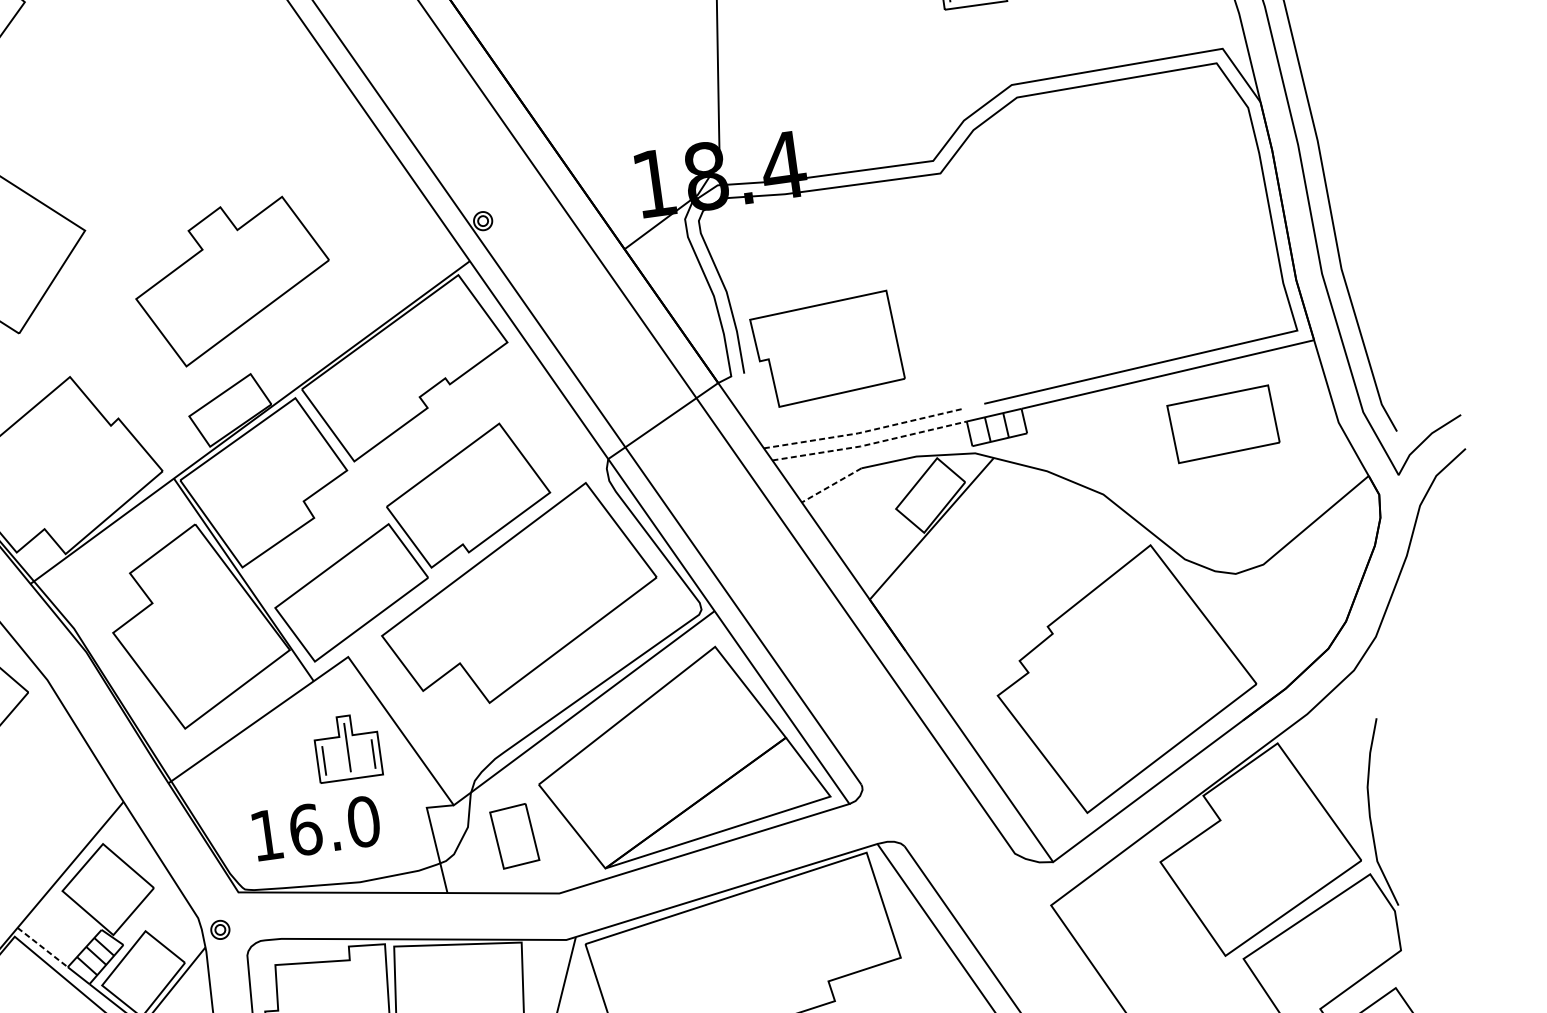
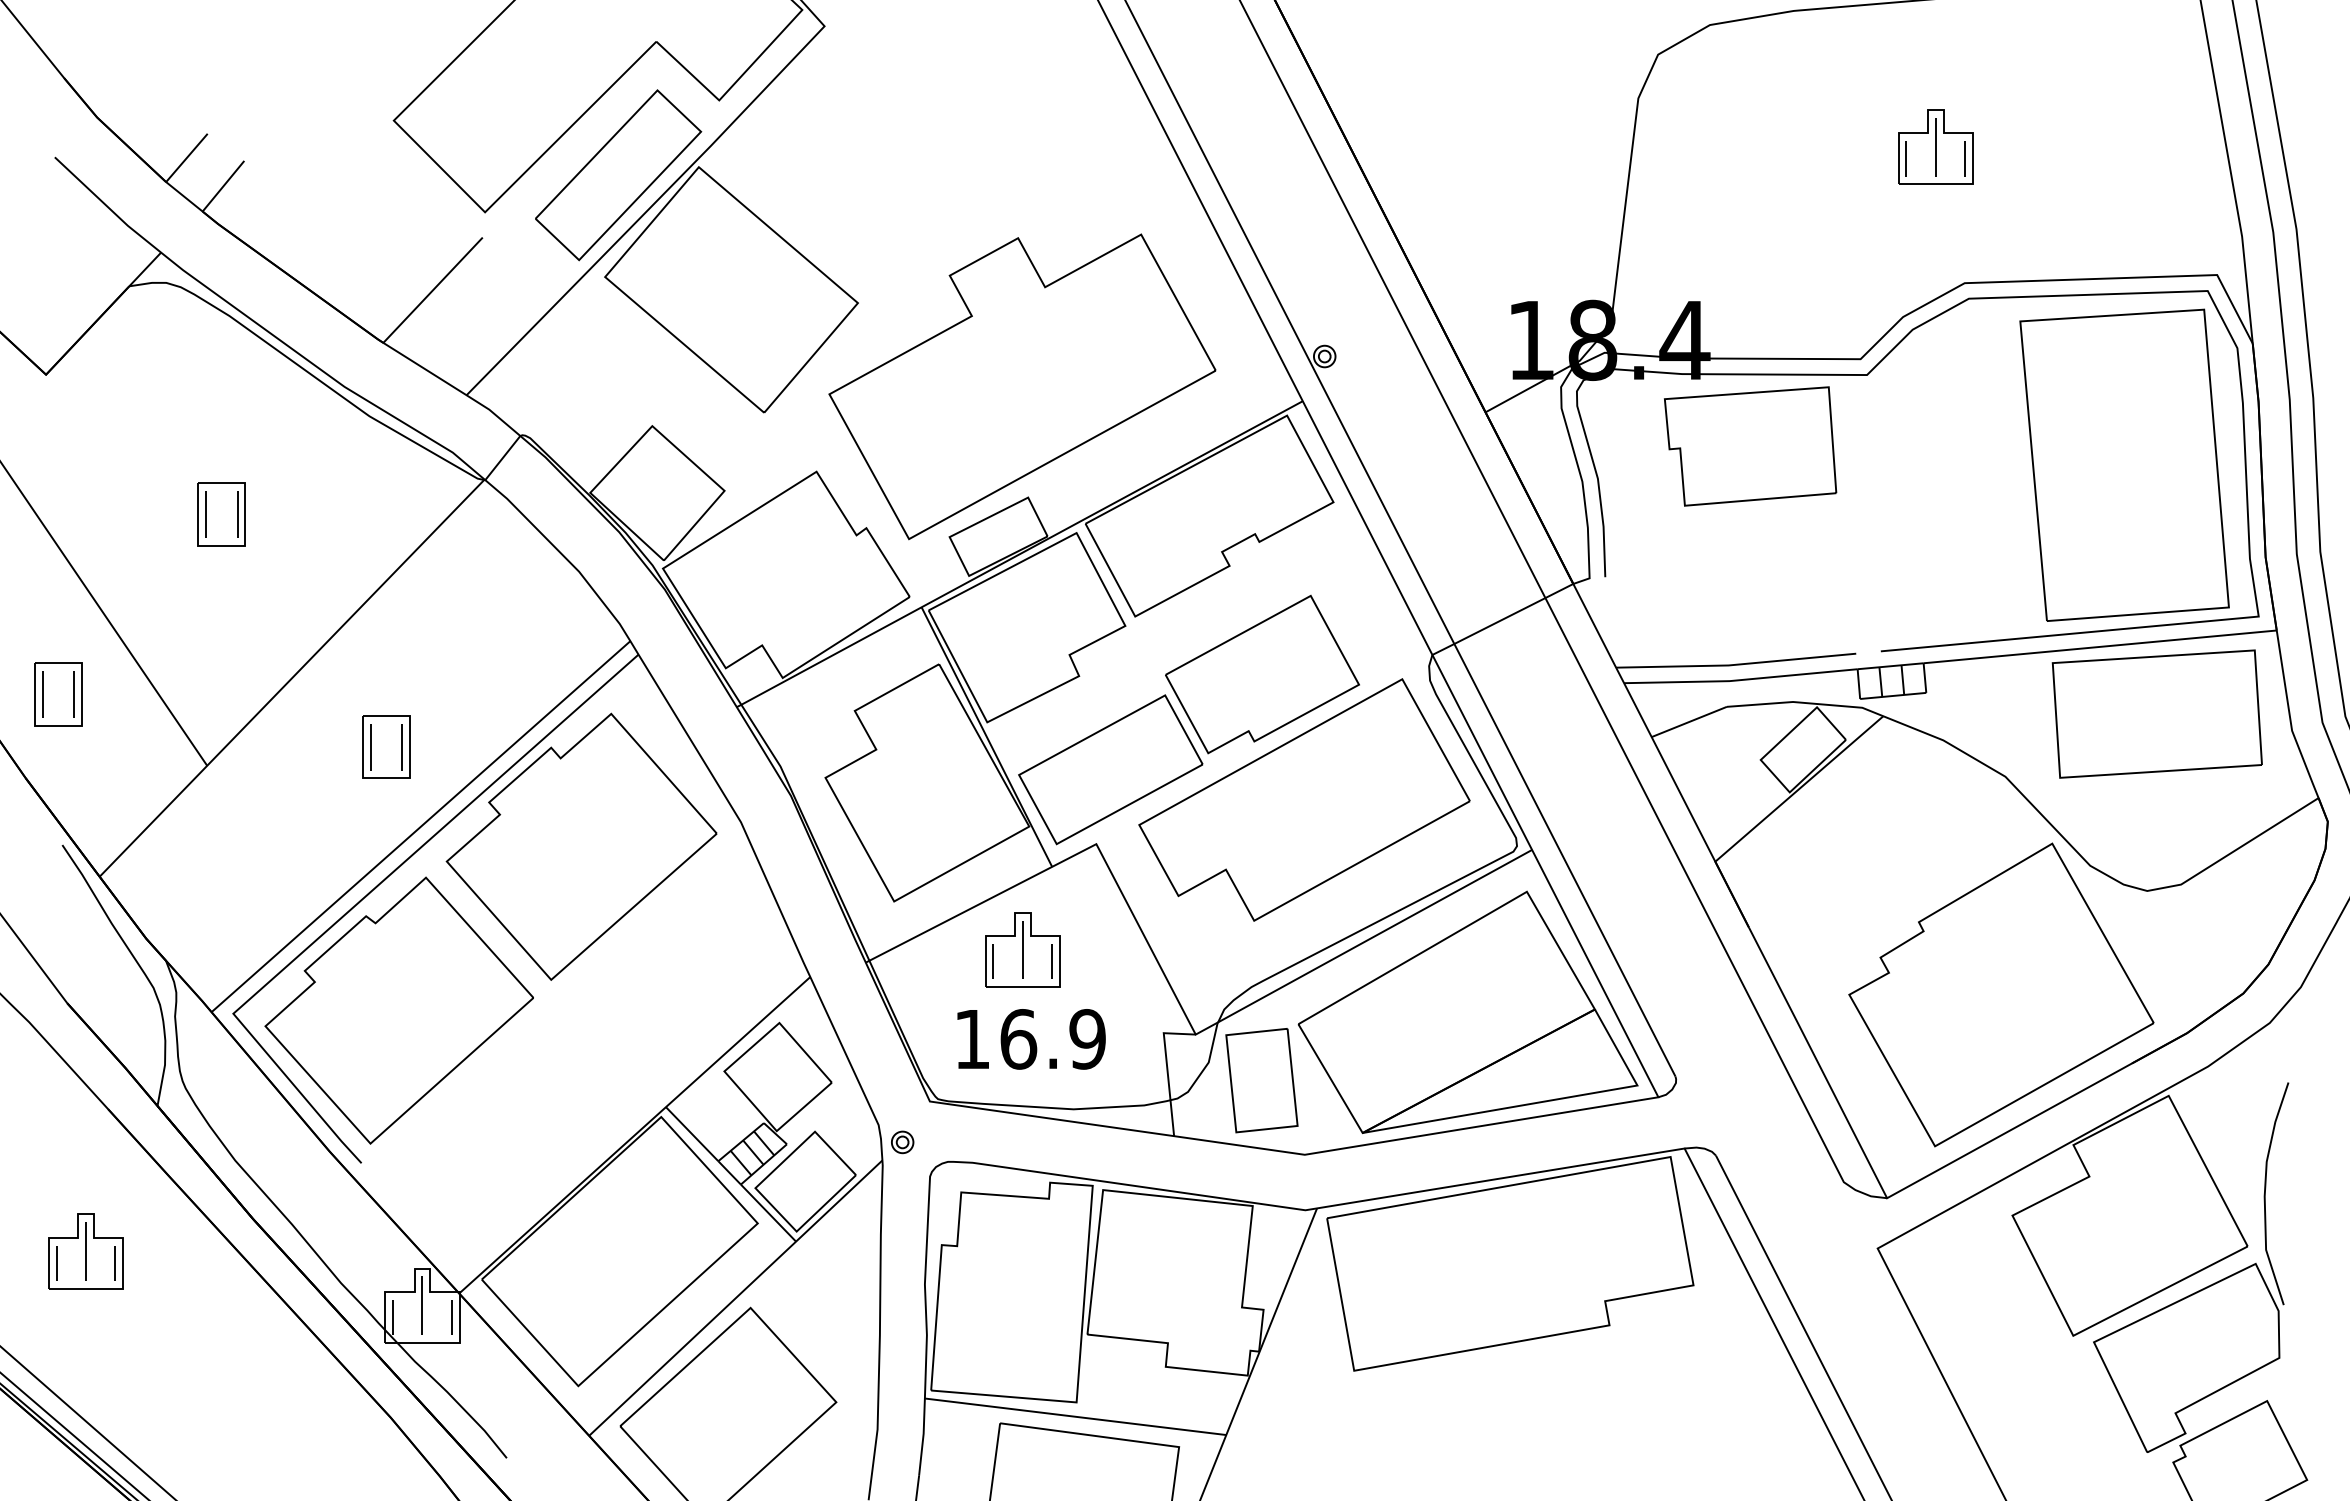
part: (1166, 218) -> (2124, 464), added
part: (232, 281) -> (1022, 386), size x1.67
part: (827, 349) -> (1750, 446), moved
part: (1222, 423) -> (2156, 713), size x1.67
line: (864, 431) -> (1736, 664), dashed -> solid
line: (869, 444) -> (1740, 680), dashed -> solid
line: (831, 484) -> (1689, 721), dashed -> solid
part: (347, 747) -> (1022, 949), moved
text: (363, 822) -> (1087, 1039), 16.0 -> 16.9
part: (514, 836) -> (1261, 1080), size x1.43
line: (43, 947) -> (692, 1134), dashed -> solid

